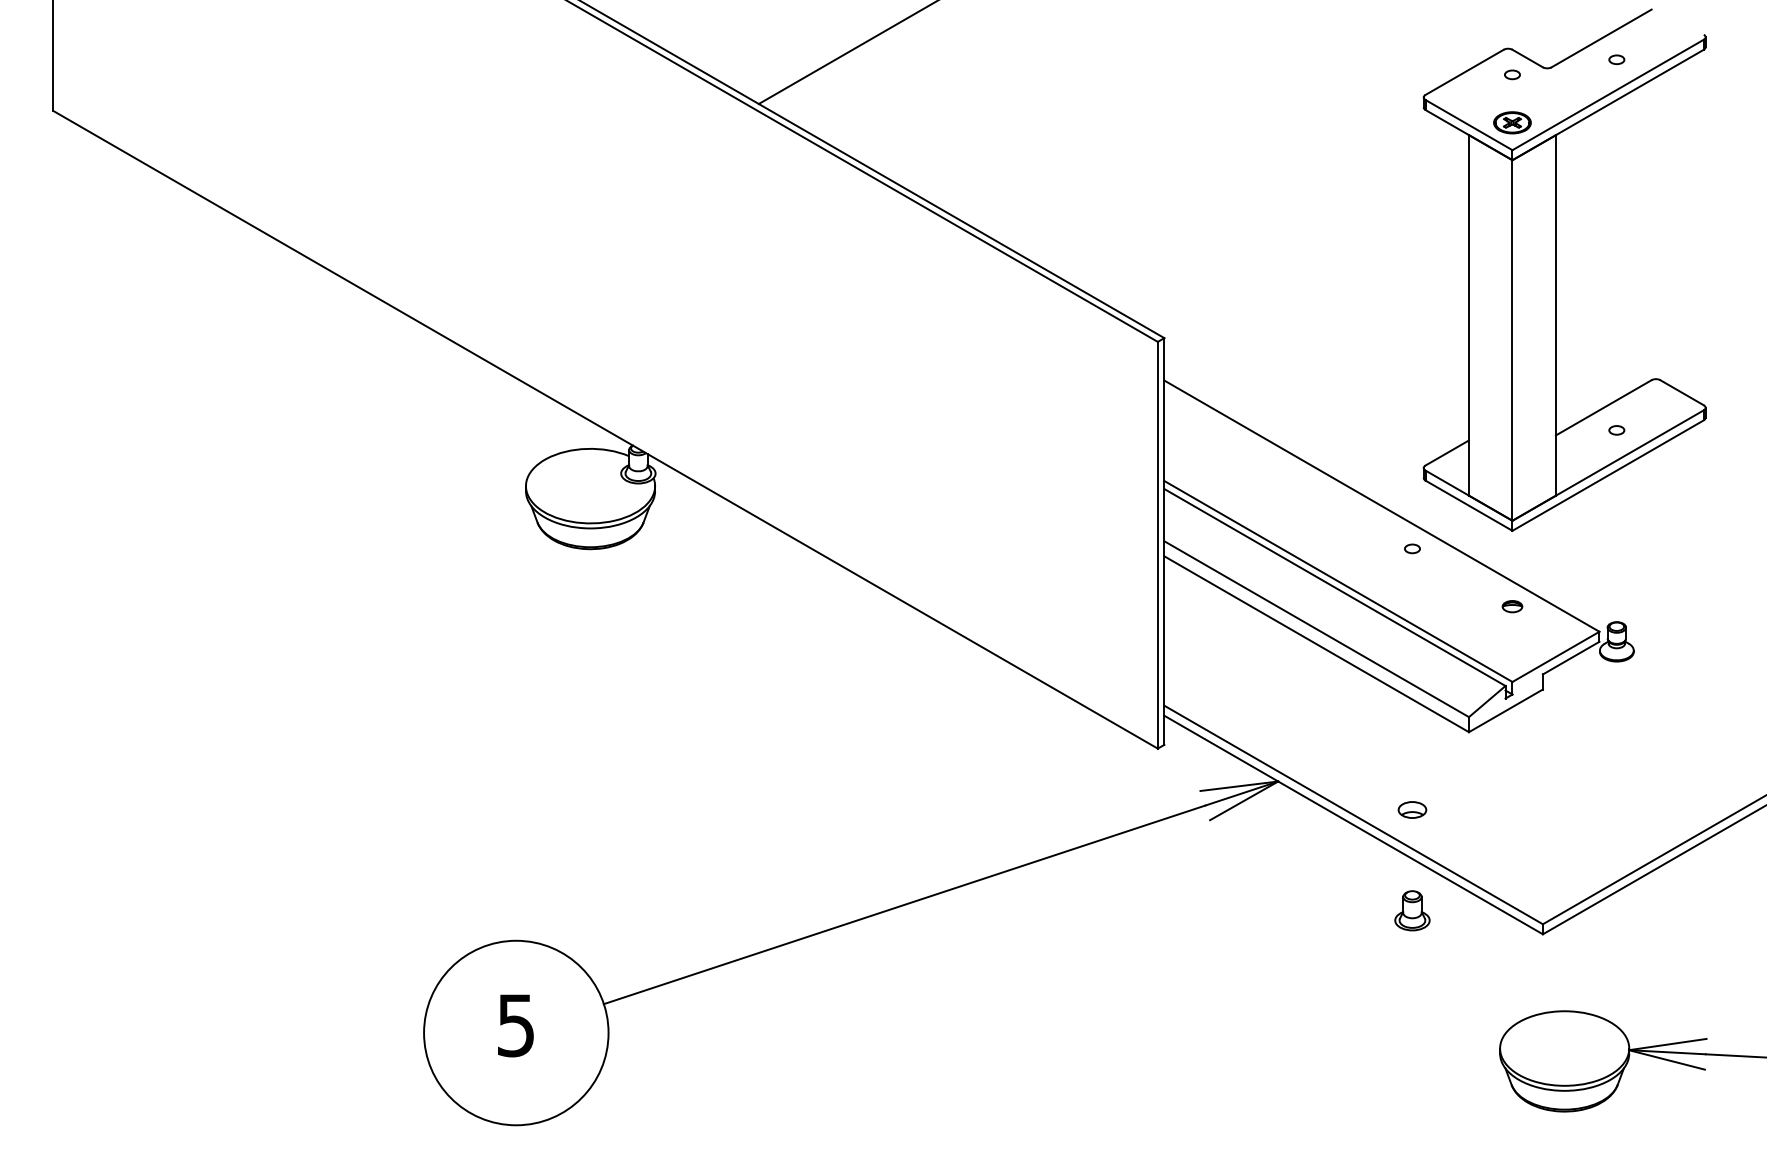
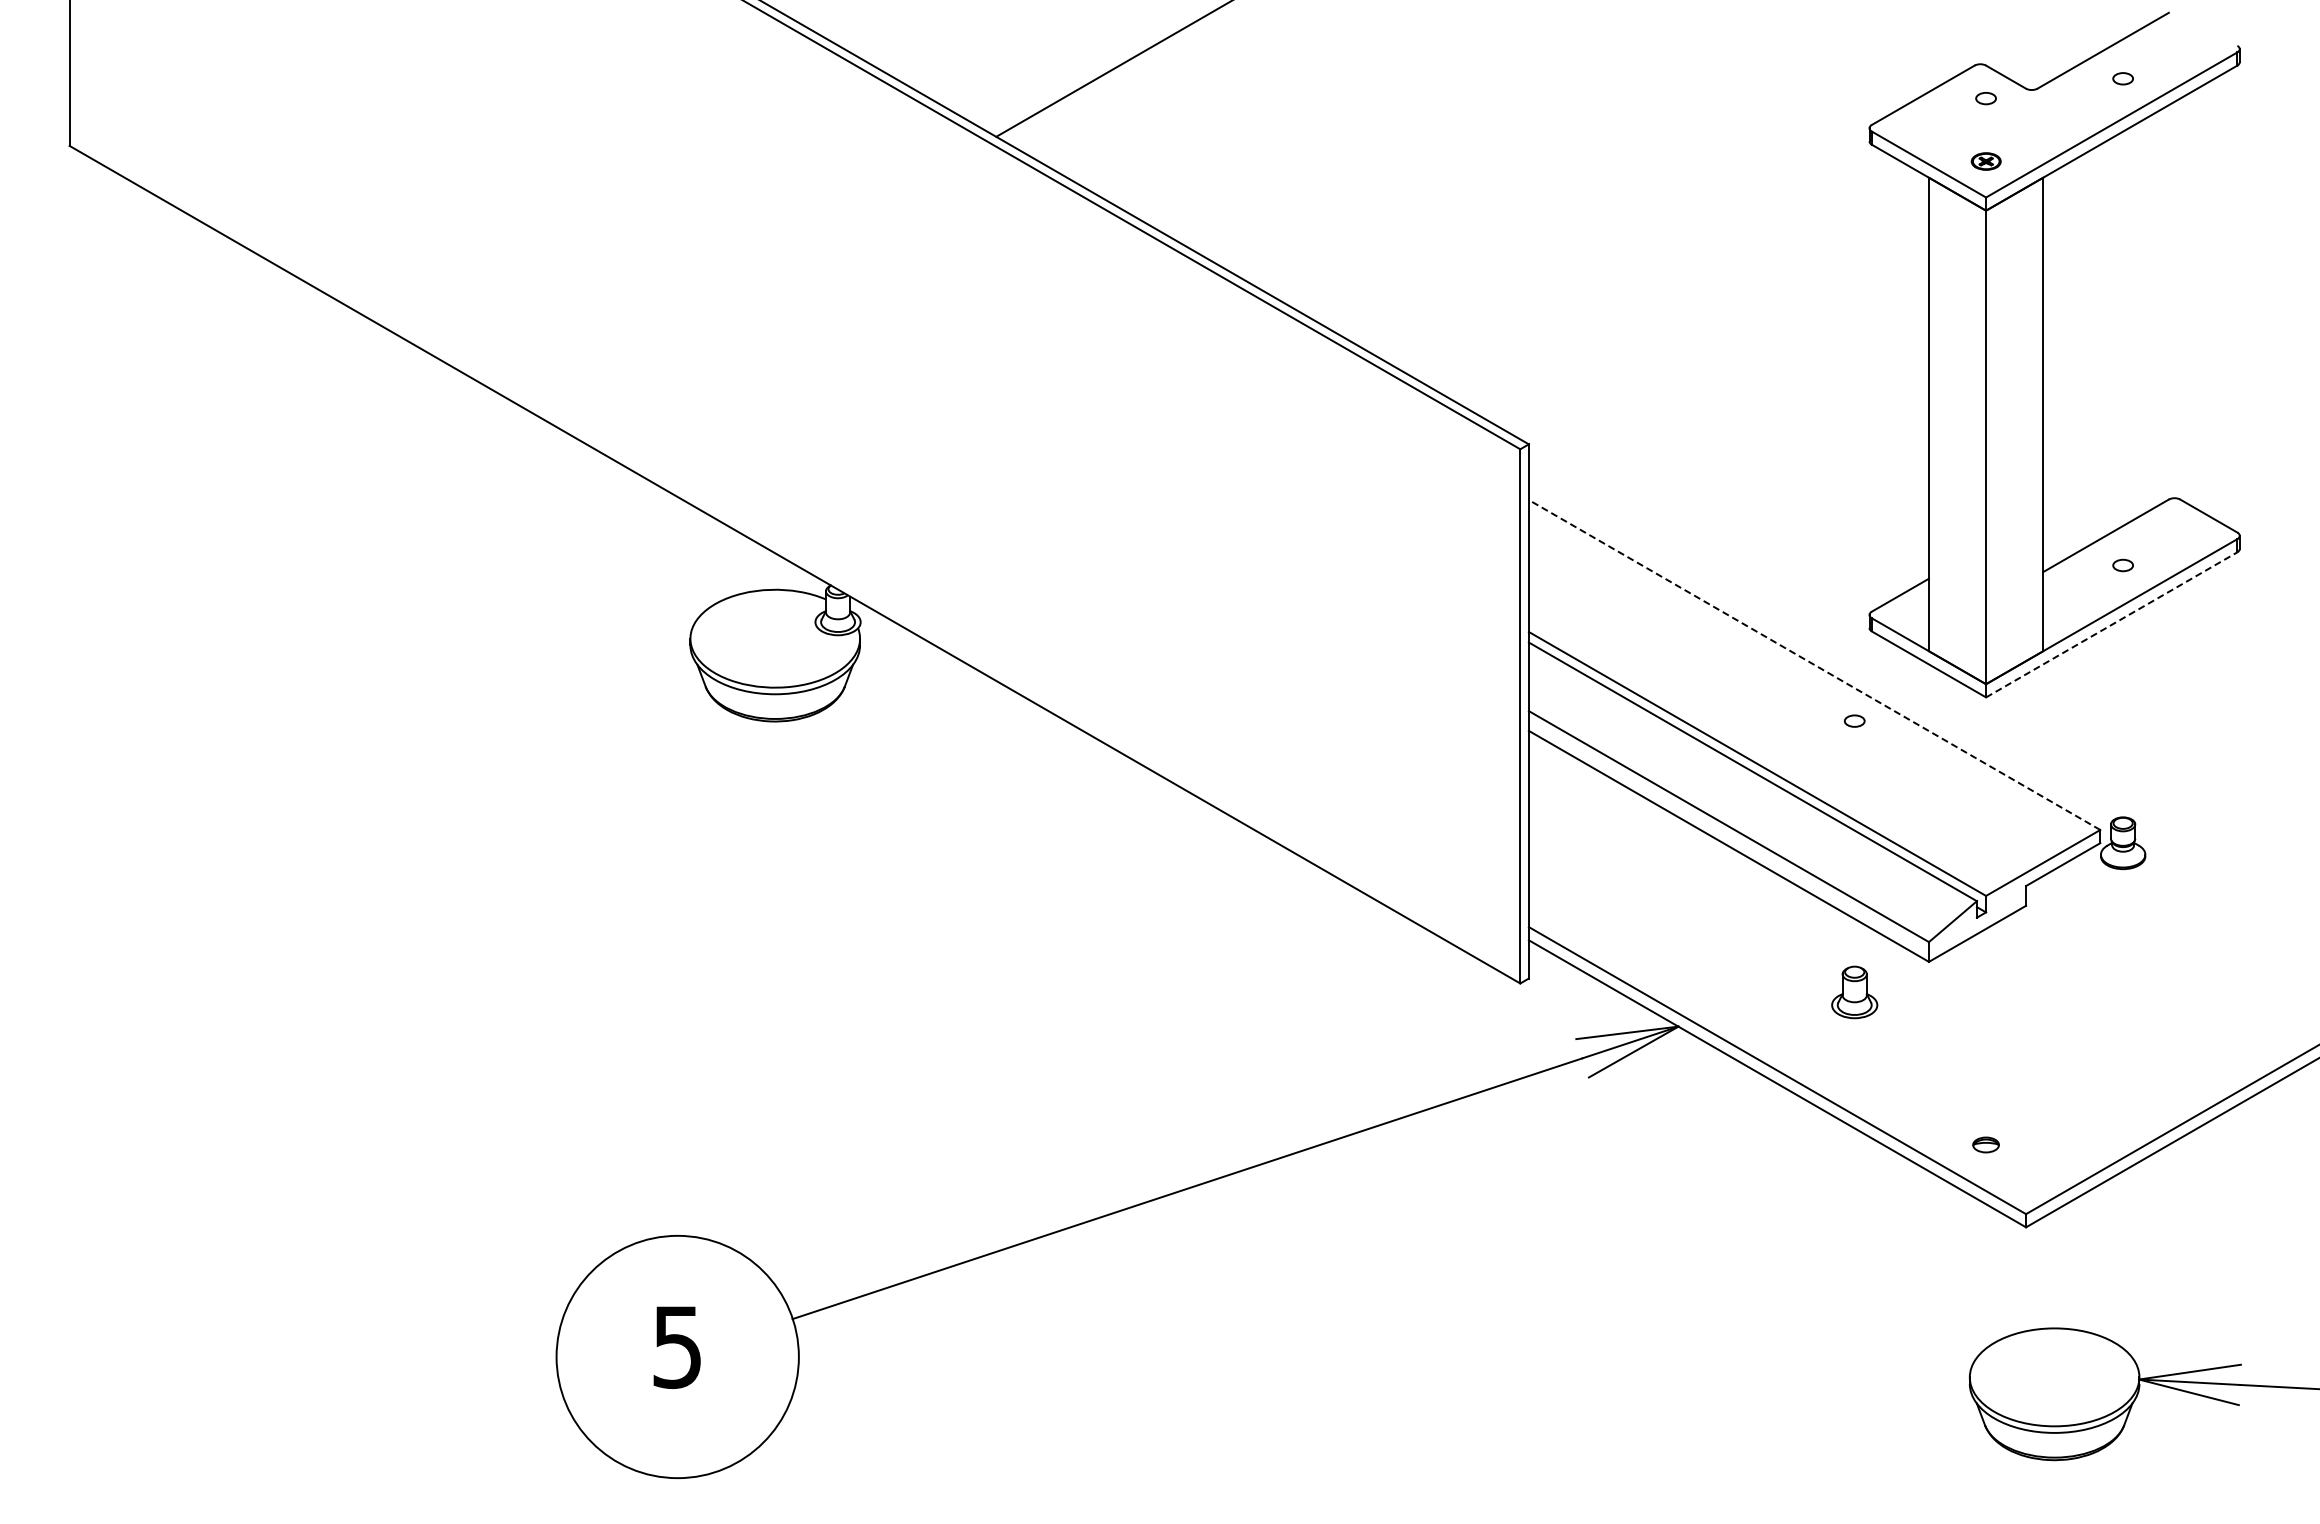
part: (1512, 122) -> (1986, 161), size x0.6
line: (1608, 475) -> (2112, 624), solid -> dashed
line: (1381, 506) -> (1814, 665), solid -> dashed
part: (1512, 606) -> (1985, 1144), moved
part: (1412, 809) -> (1854, 1063), removed
part: (1412, 910) -> (1854, 992), moved

